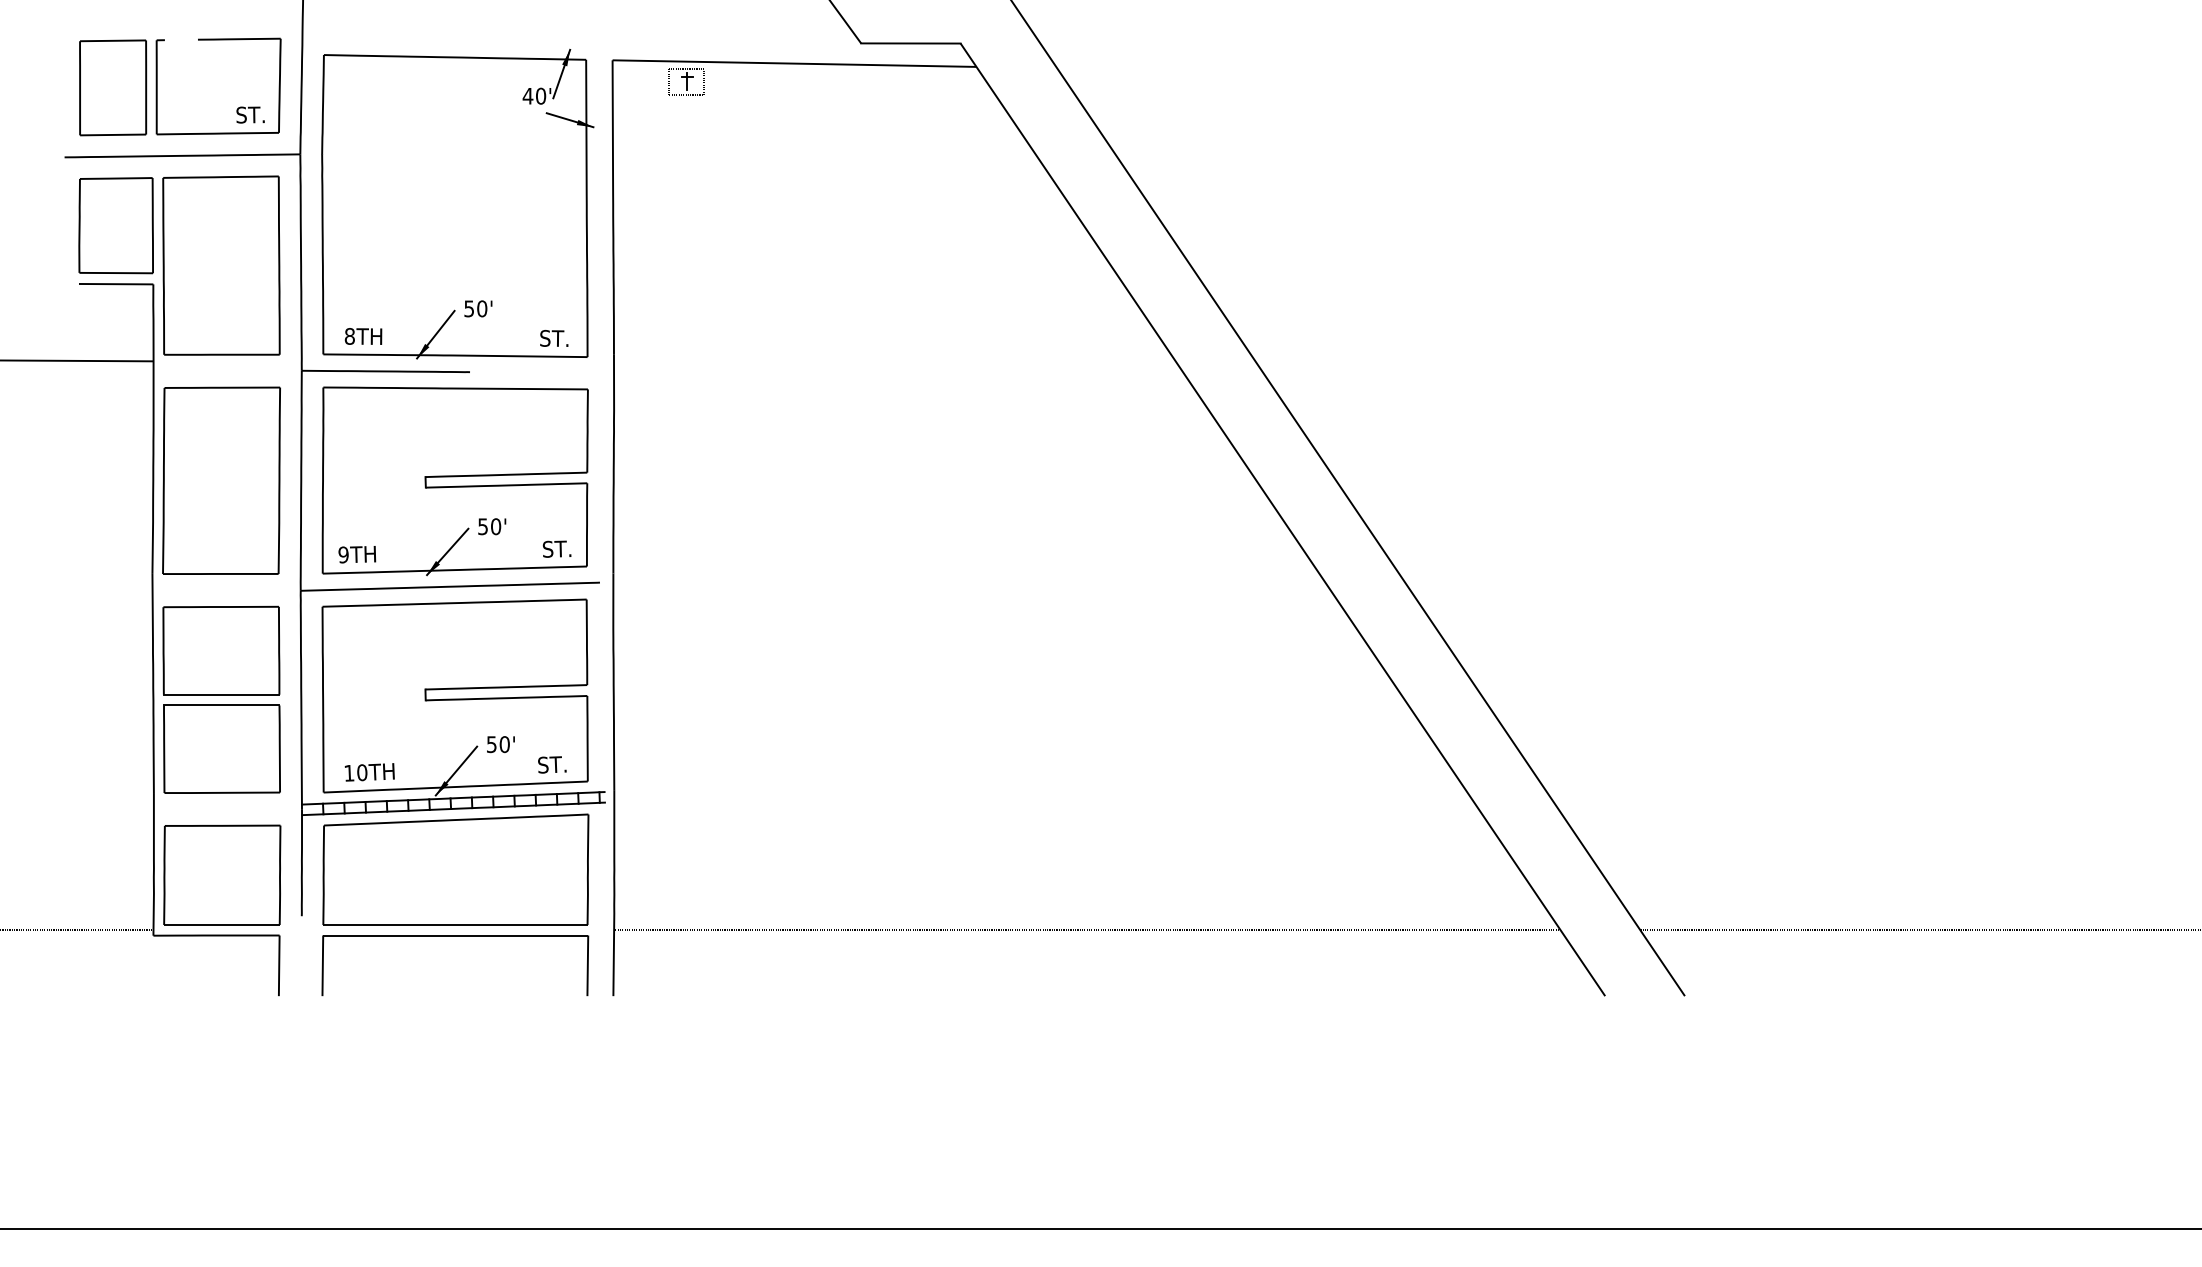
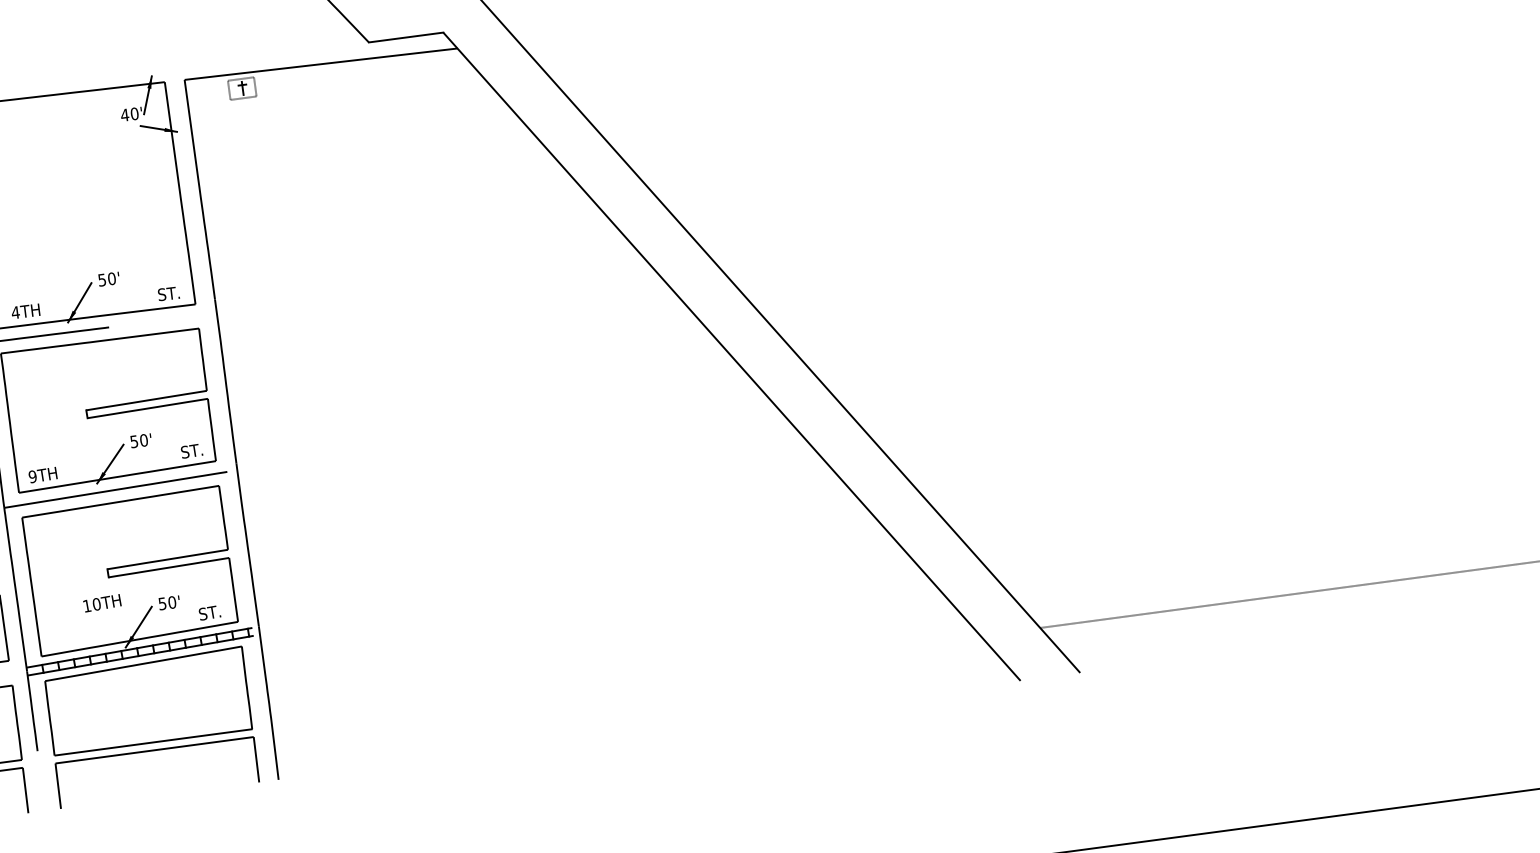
text: (349, 336) -> (15, 312), 8TH -> 4TH
text: (369, 772) -> (102, 603), moved
line: (1087, 930) -> (626, 683), removed

